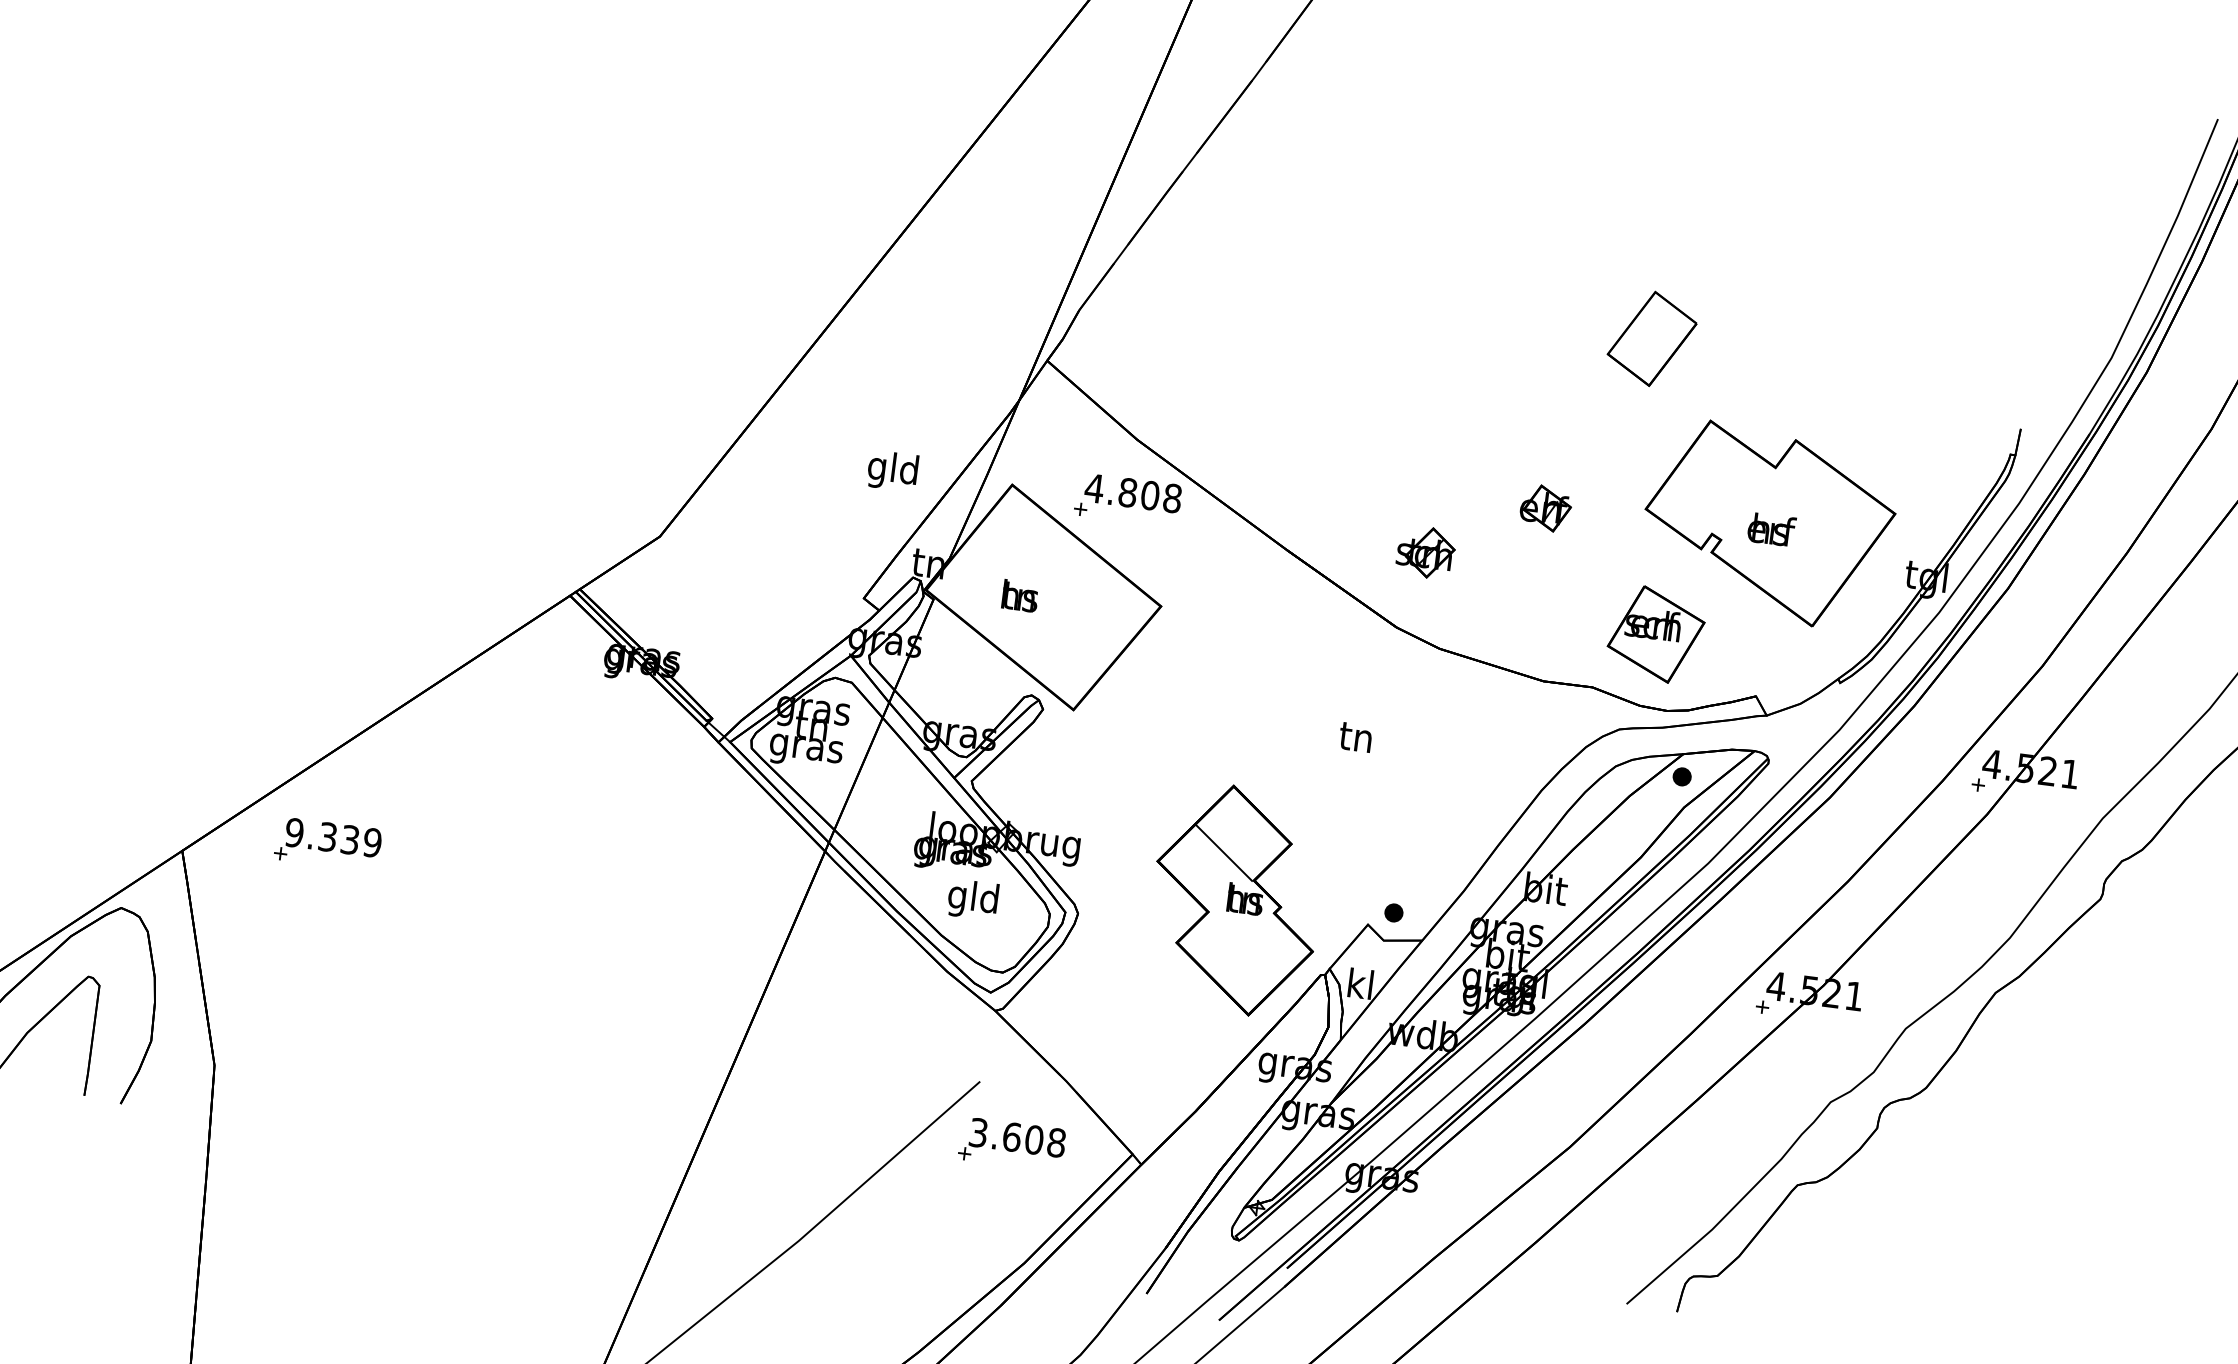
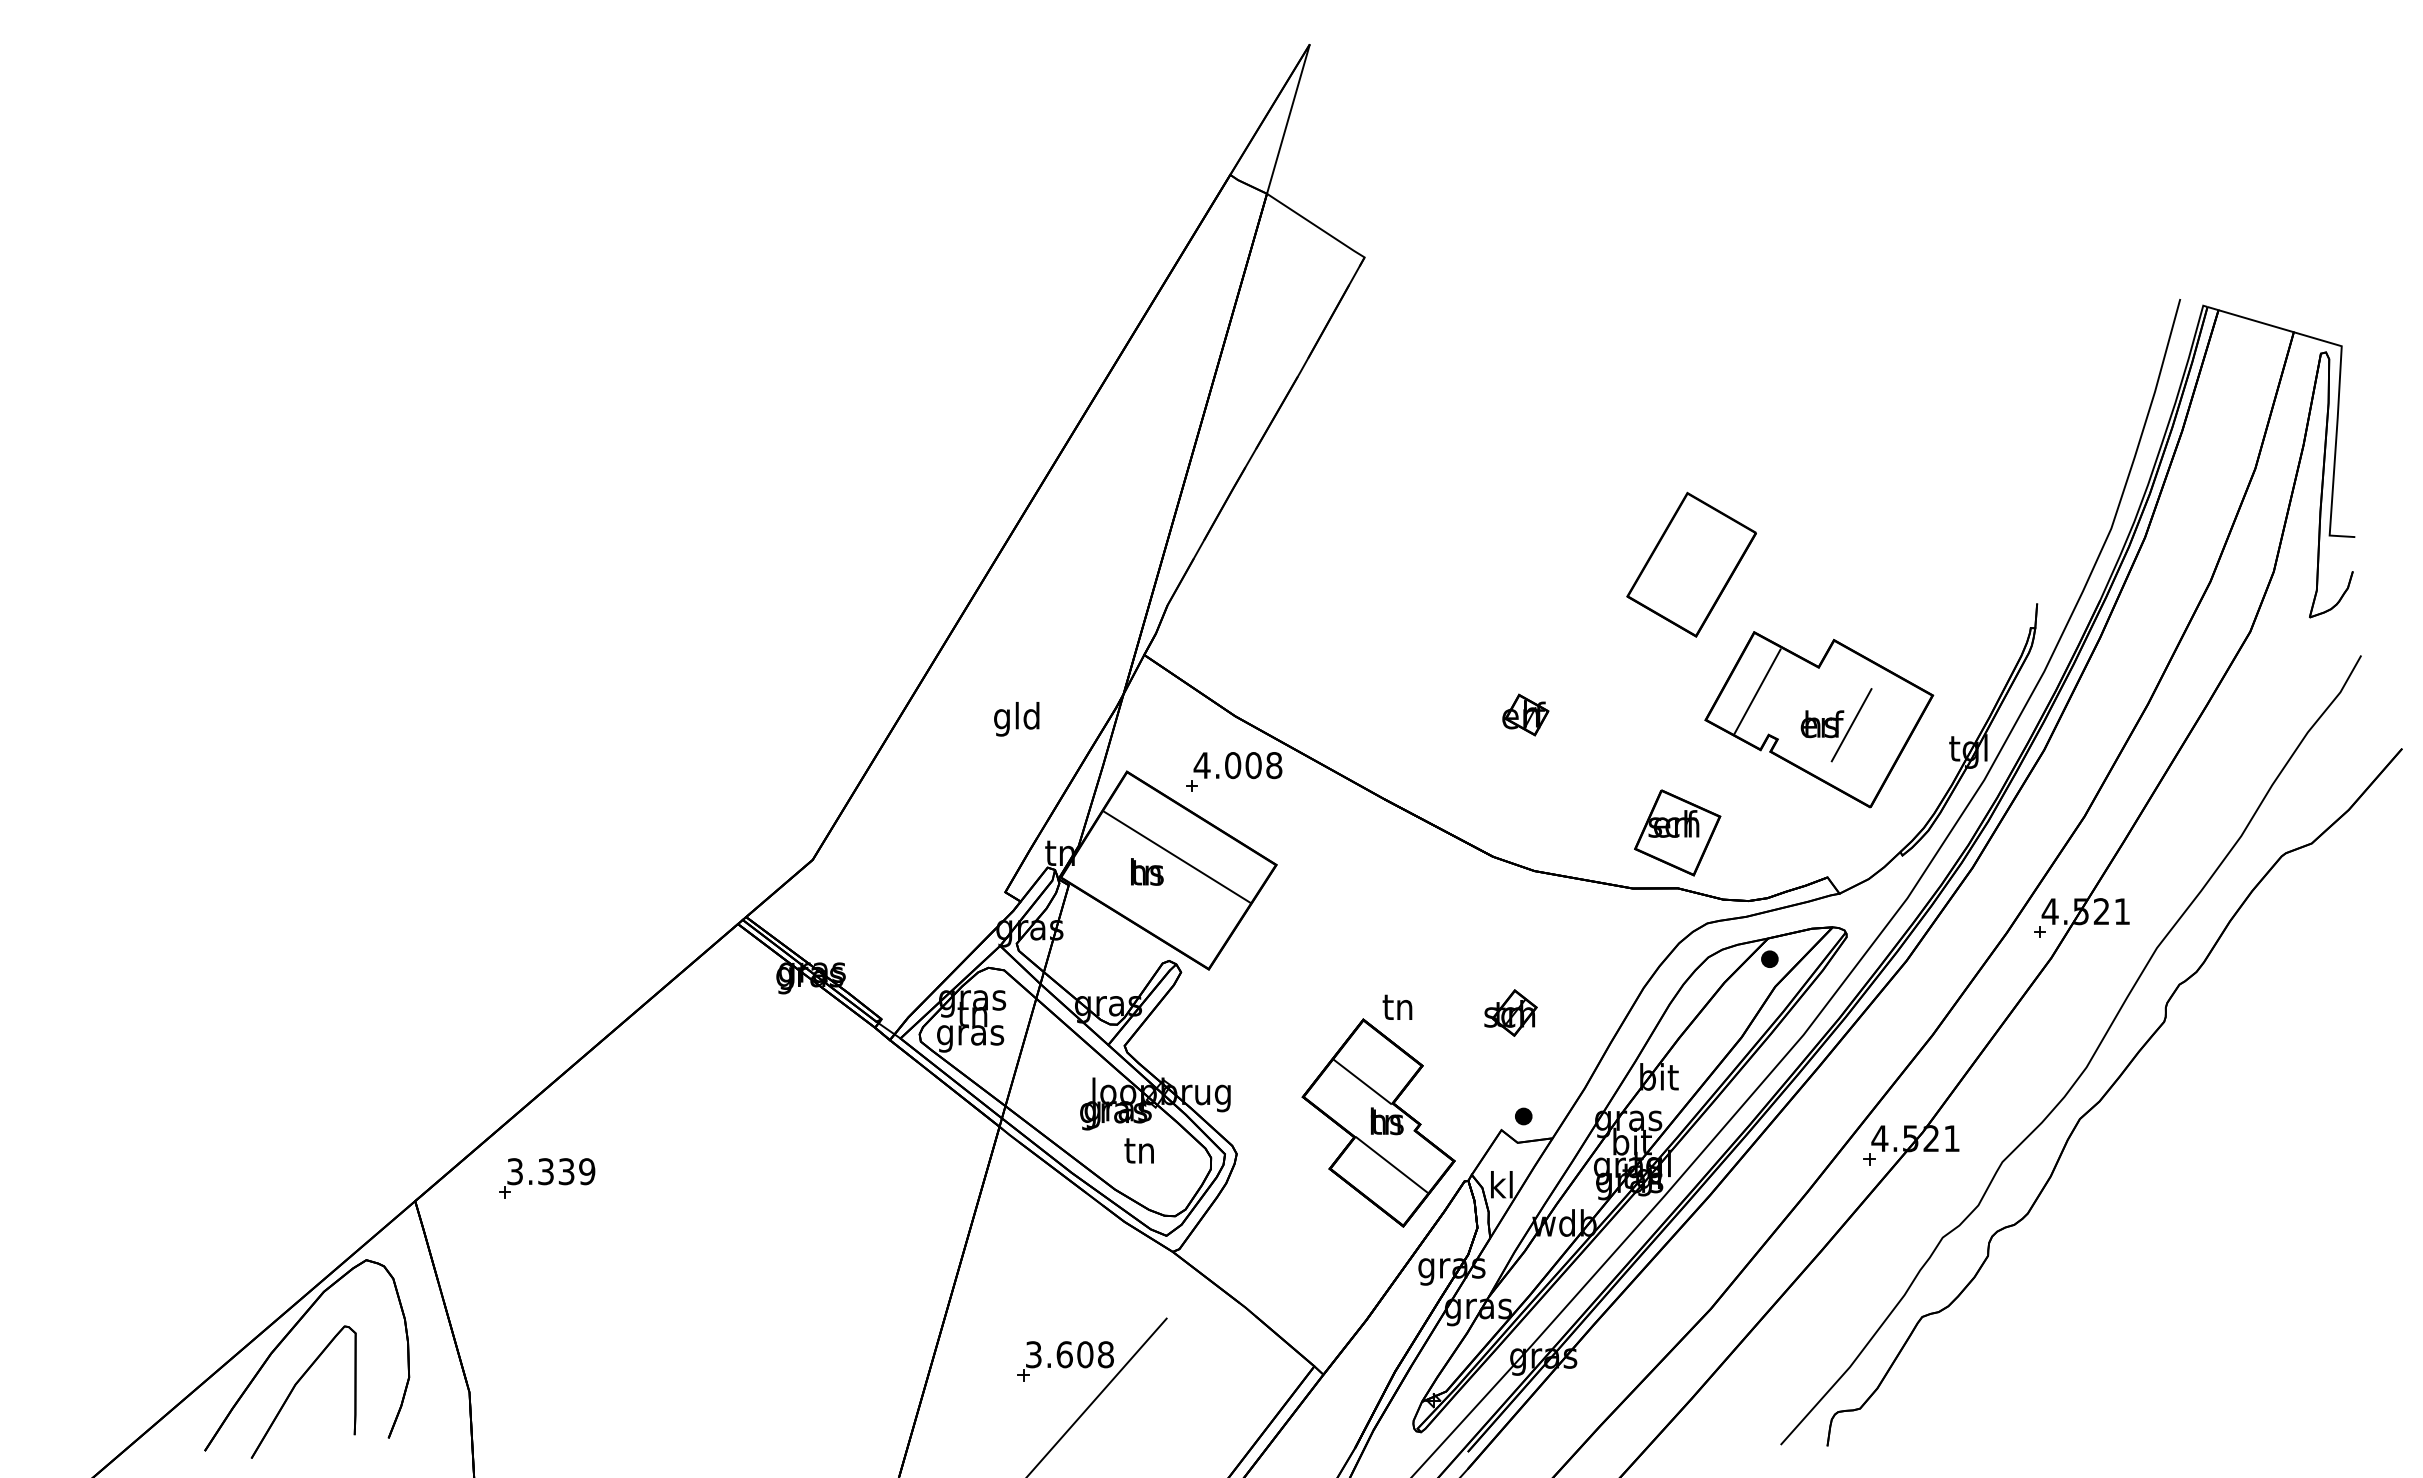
part: (1652, 338) -> (1691, 564), size x1.67
text: (892, 471) -> (1016, 719), moved
line: (1705, 485) -> (1757, 691), added
text: (1128, 492) -> (1233, 765), 4.808 -> 4.008
part: (1545, 507) -> (1525, 714), moved
line: (1802, 535) -> (1851, 725), added
part: (1425, 551) -> (1510, 1012), moved
line: (1054, 583) -> (1176, 856), added
part: (1656, 634) -> (1677, 832), moved
text: (1355, 736) -> (1397, 1006), moved
text: (294, 832) -> (515, 1171), 9.339 -> 3.339
text: (972, 899) -> (1139, 1153), gld -> tn
line: (1244, 946) -> (1391, 1164), added
part: (1011, 1144) -> (1065, 1361), moved

